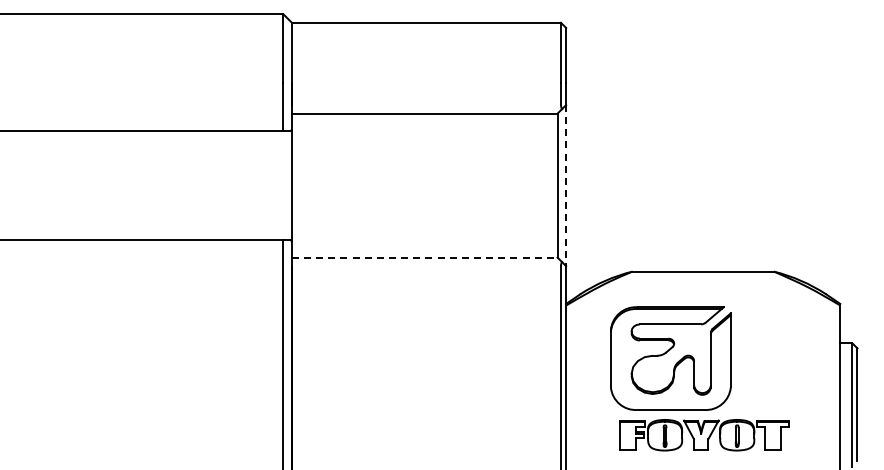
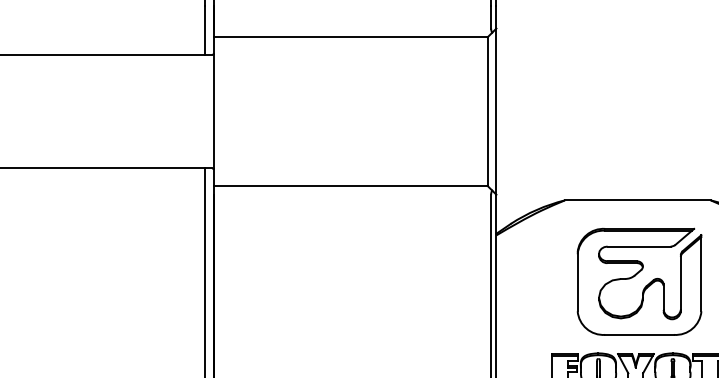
line: (566, 185) -> (496, 111), dashed -> solid
line: (424, 257) -> (350, 185), dashed -> solid
part: (666, 353) -> (635, 276), moved

